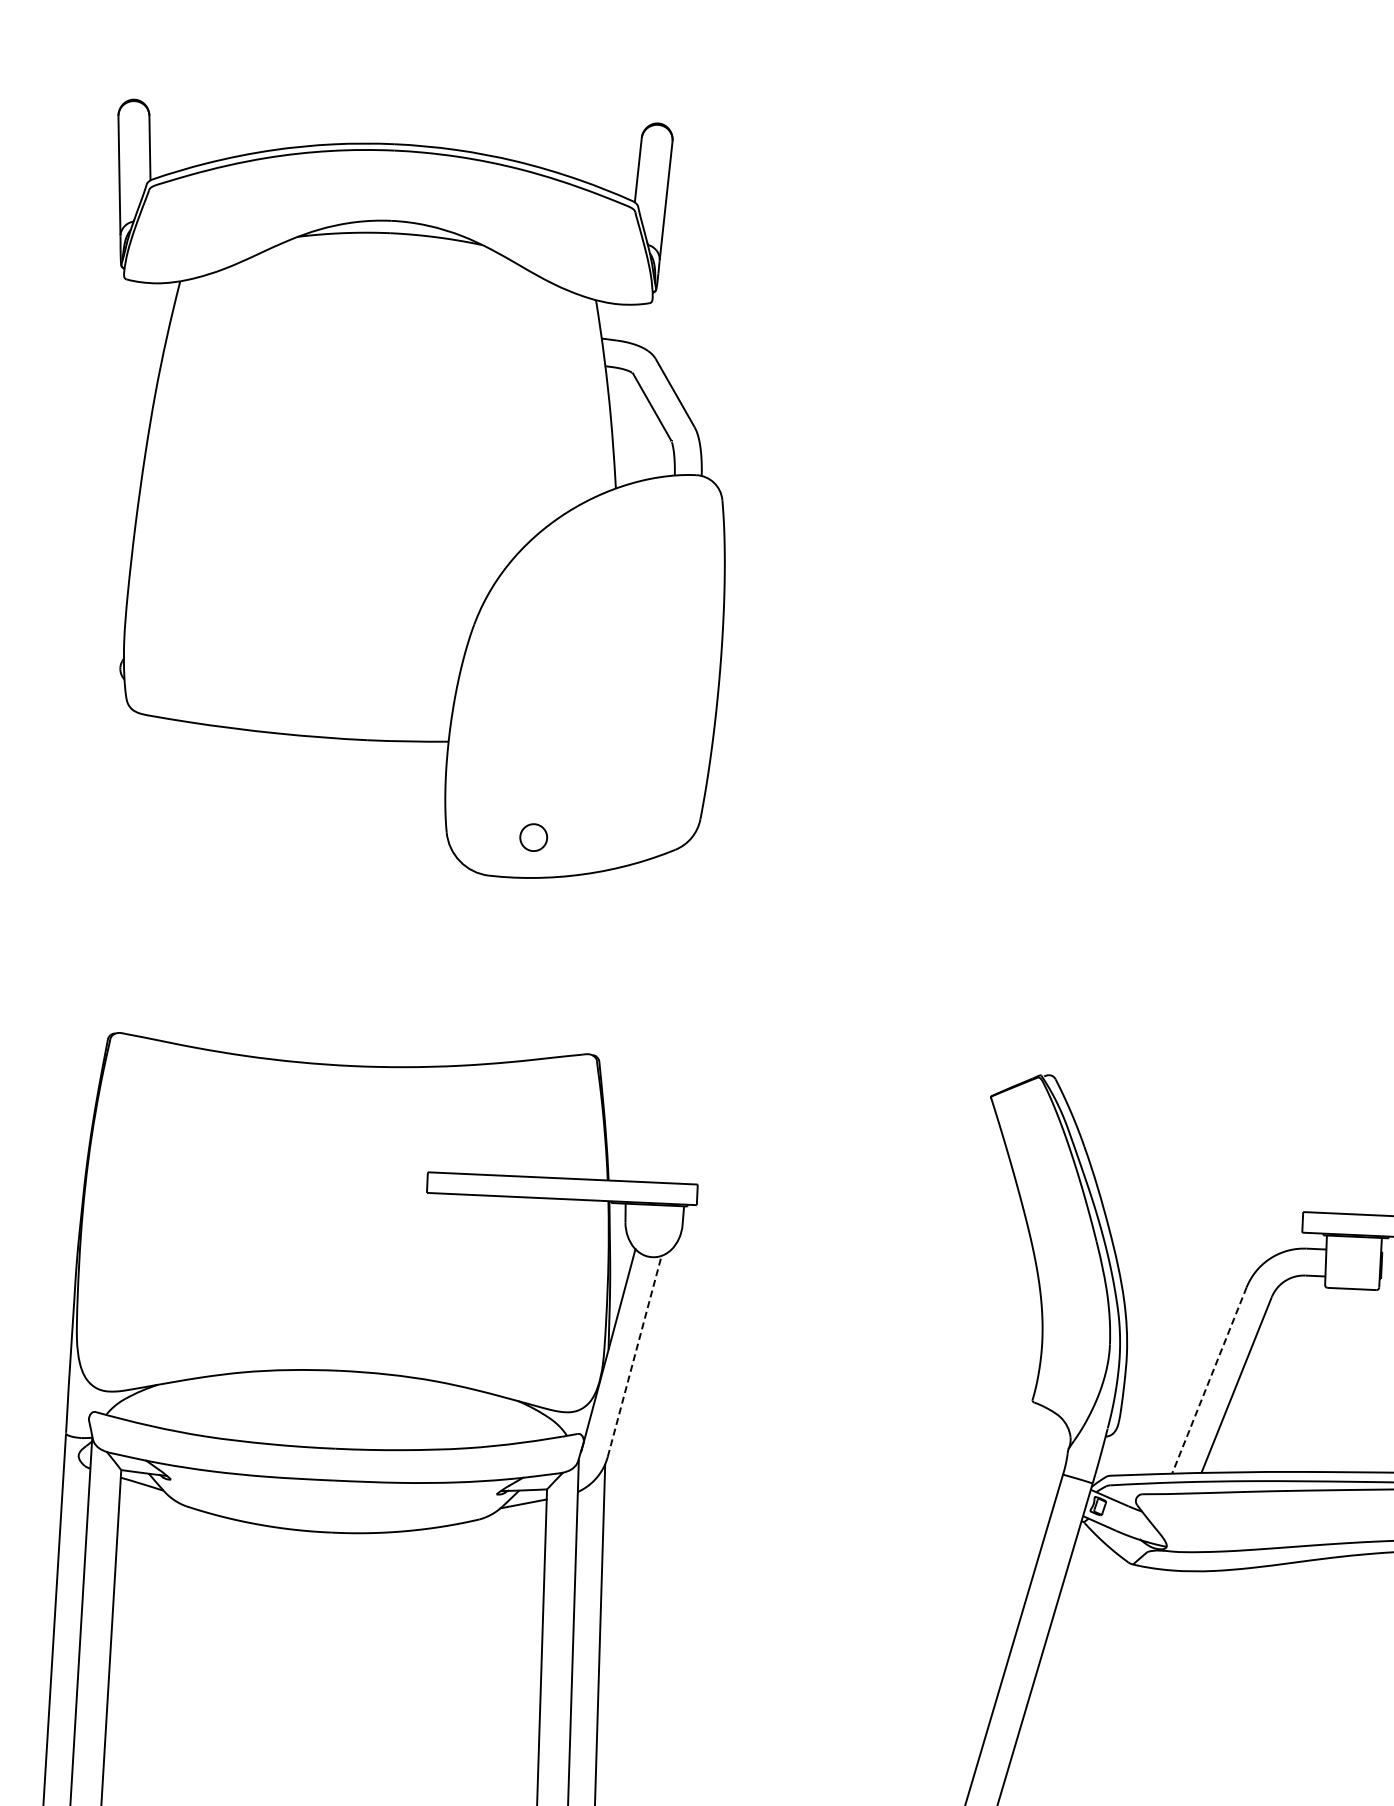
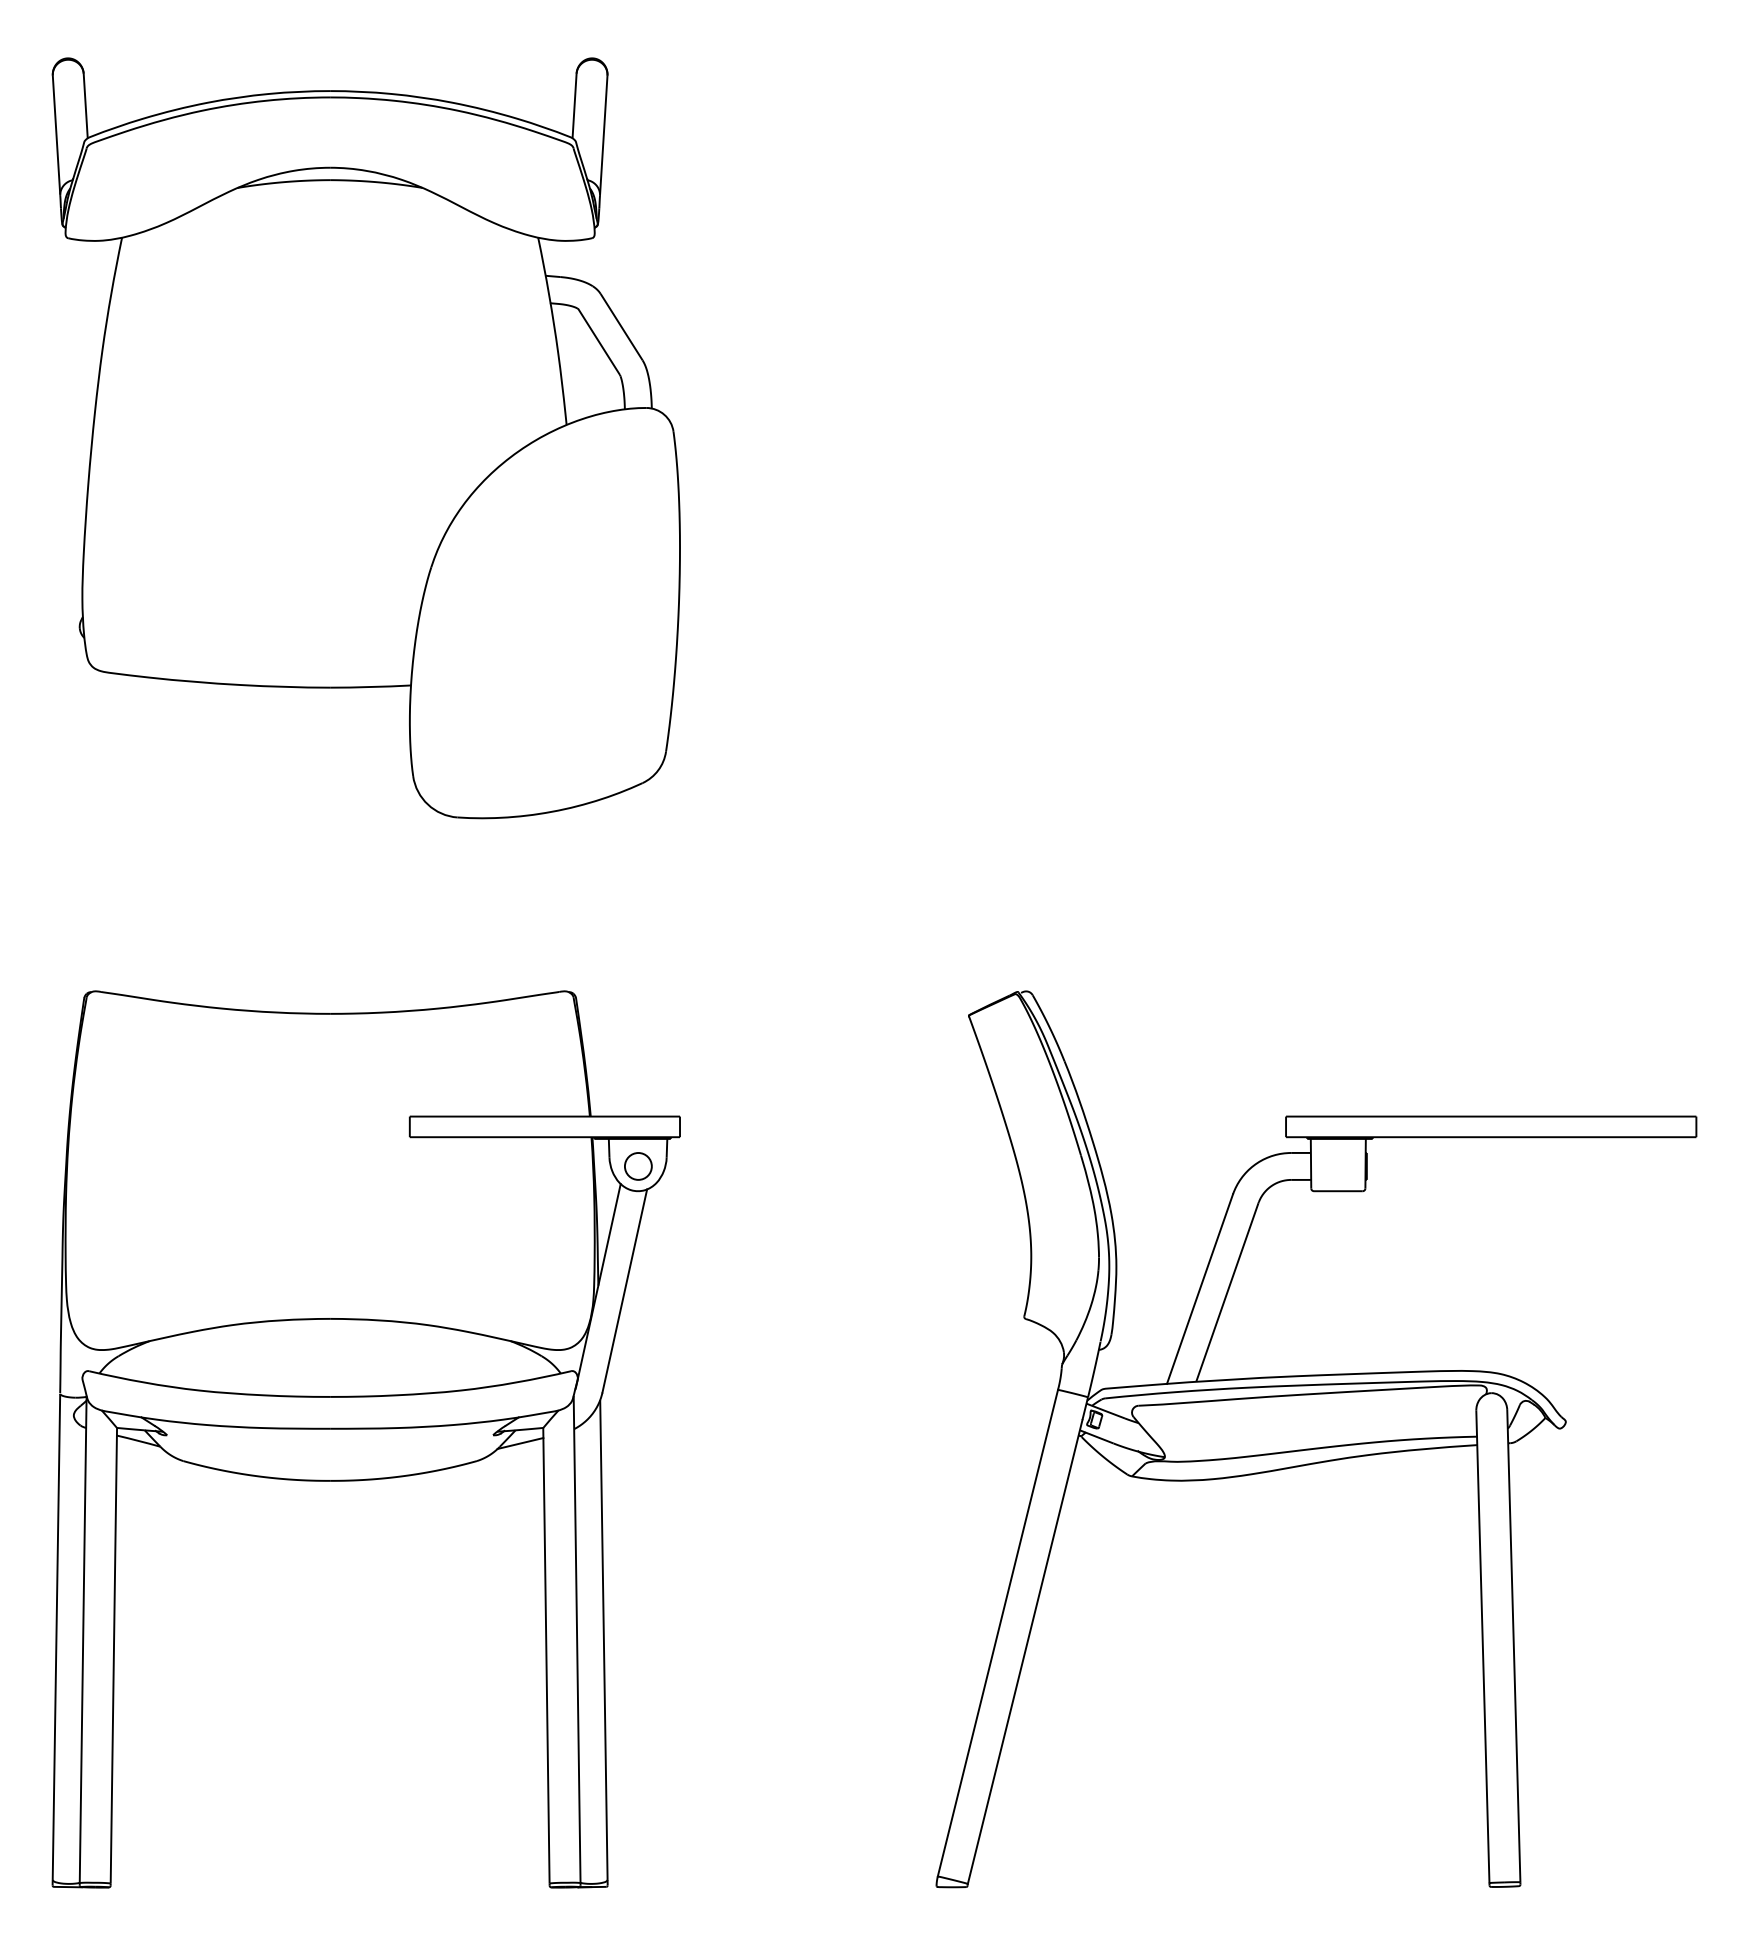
circle: (533, 837) -> (638, 1166), moved
line: (634, 1356) -> (624, 1291), dashed -> solid
line: (1208, 1380) -> (1199, 1289), dashed -> solid

